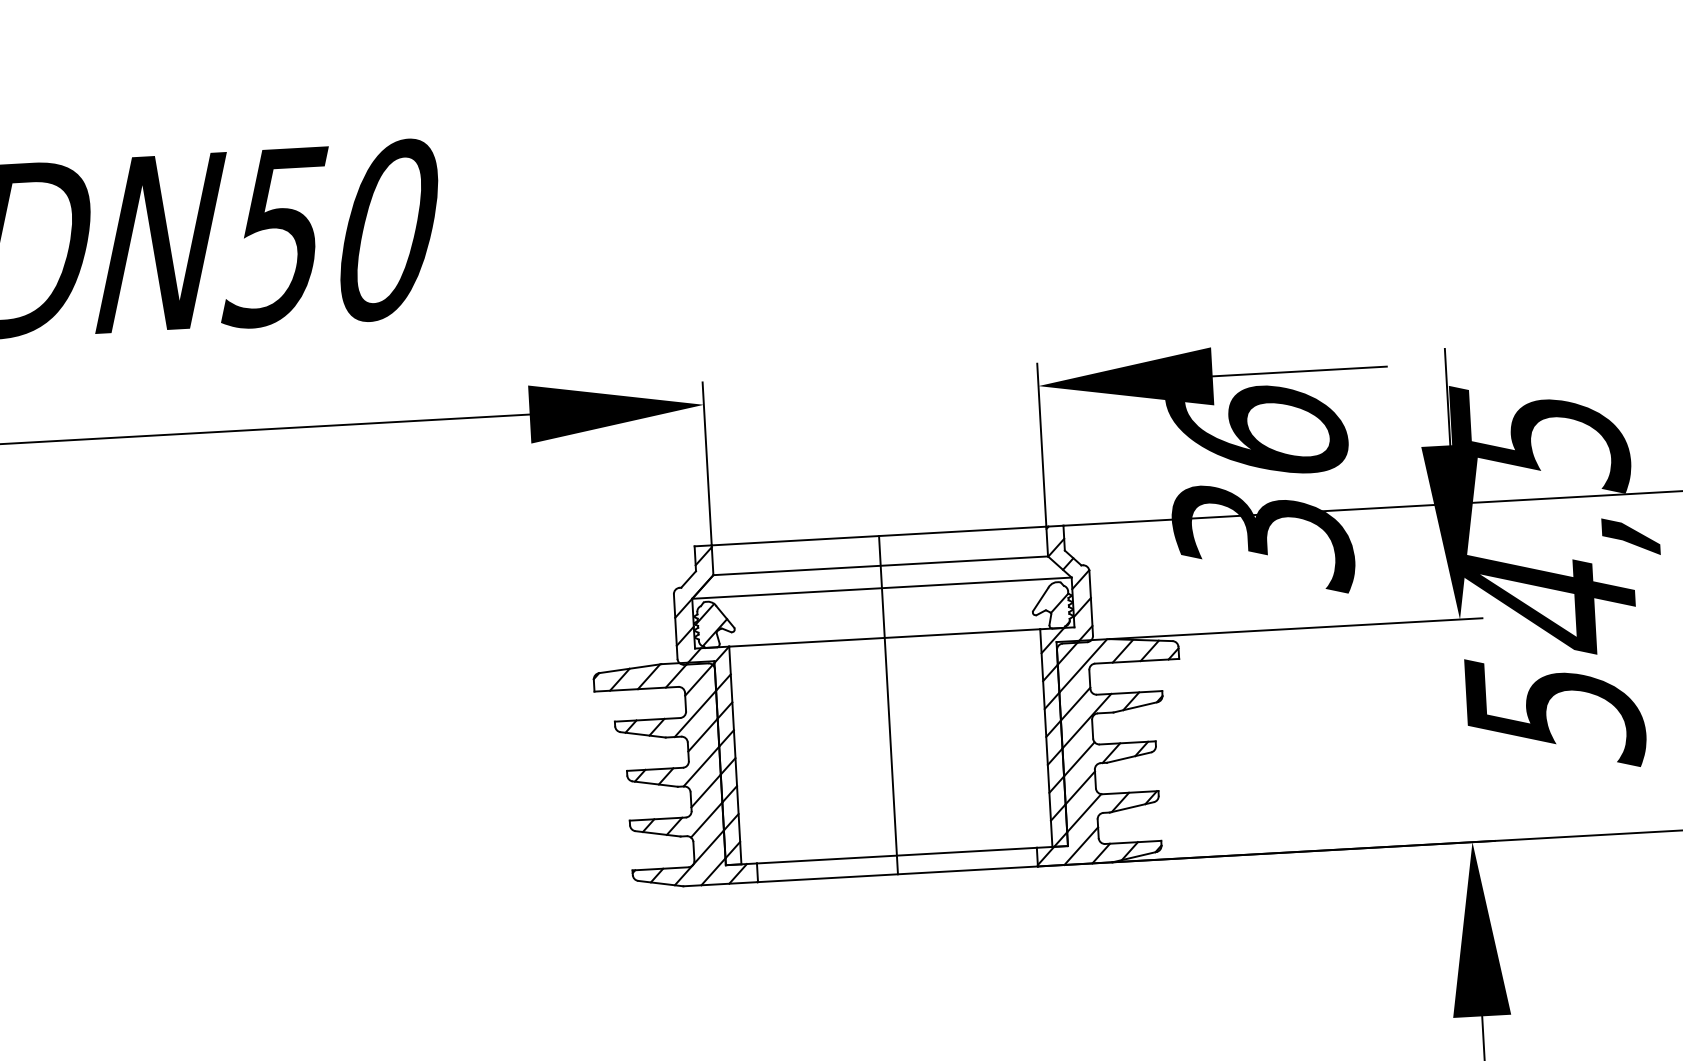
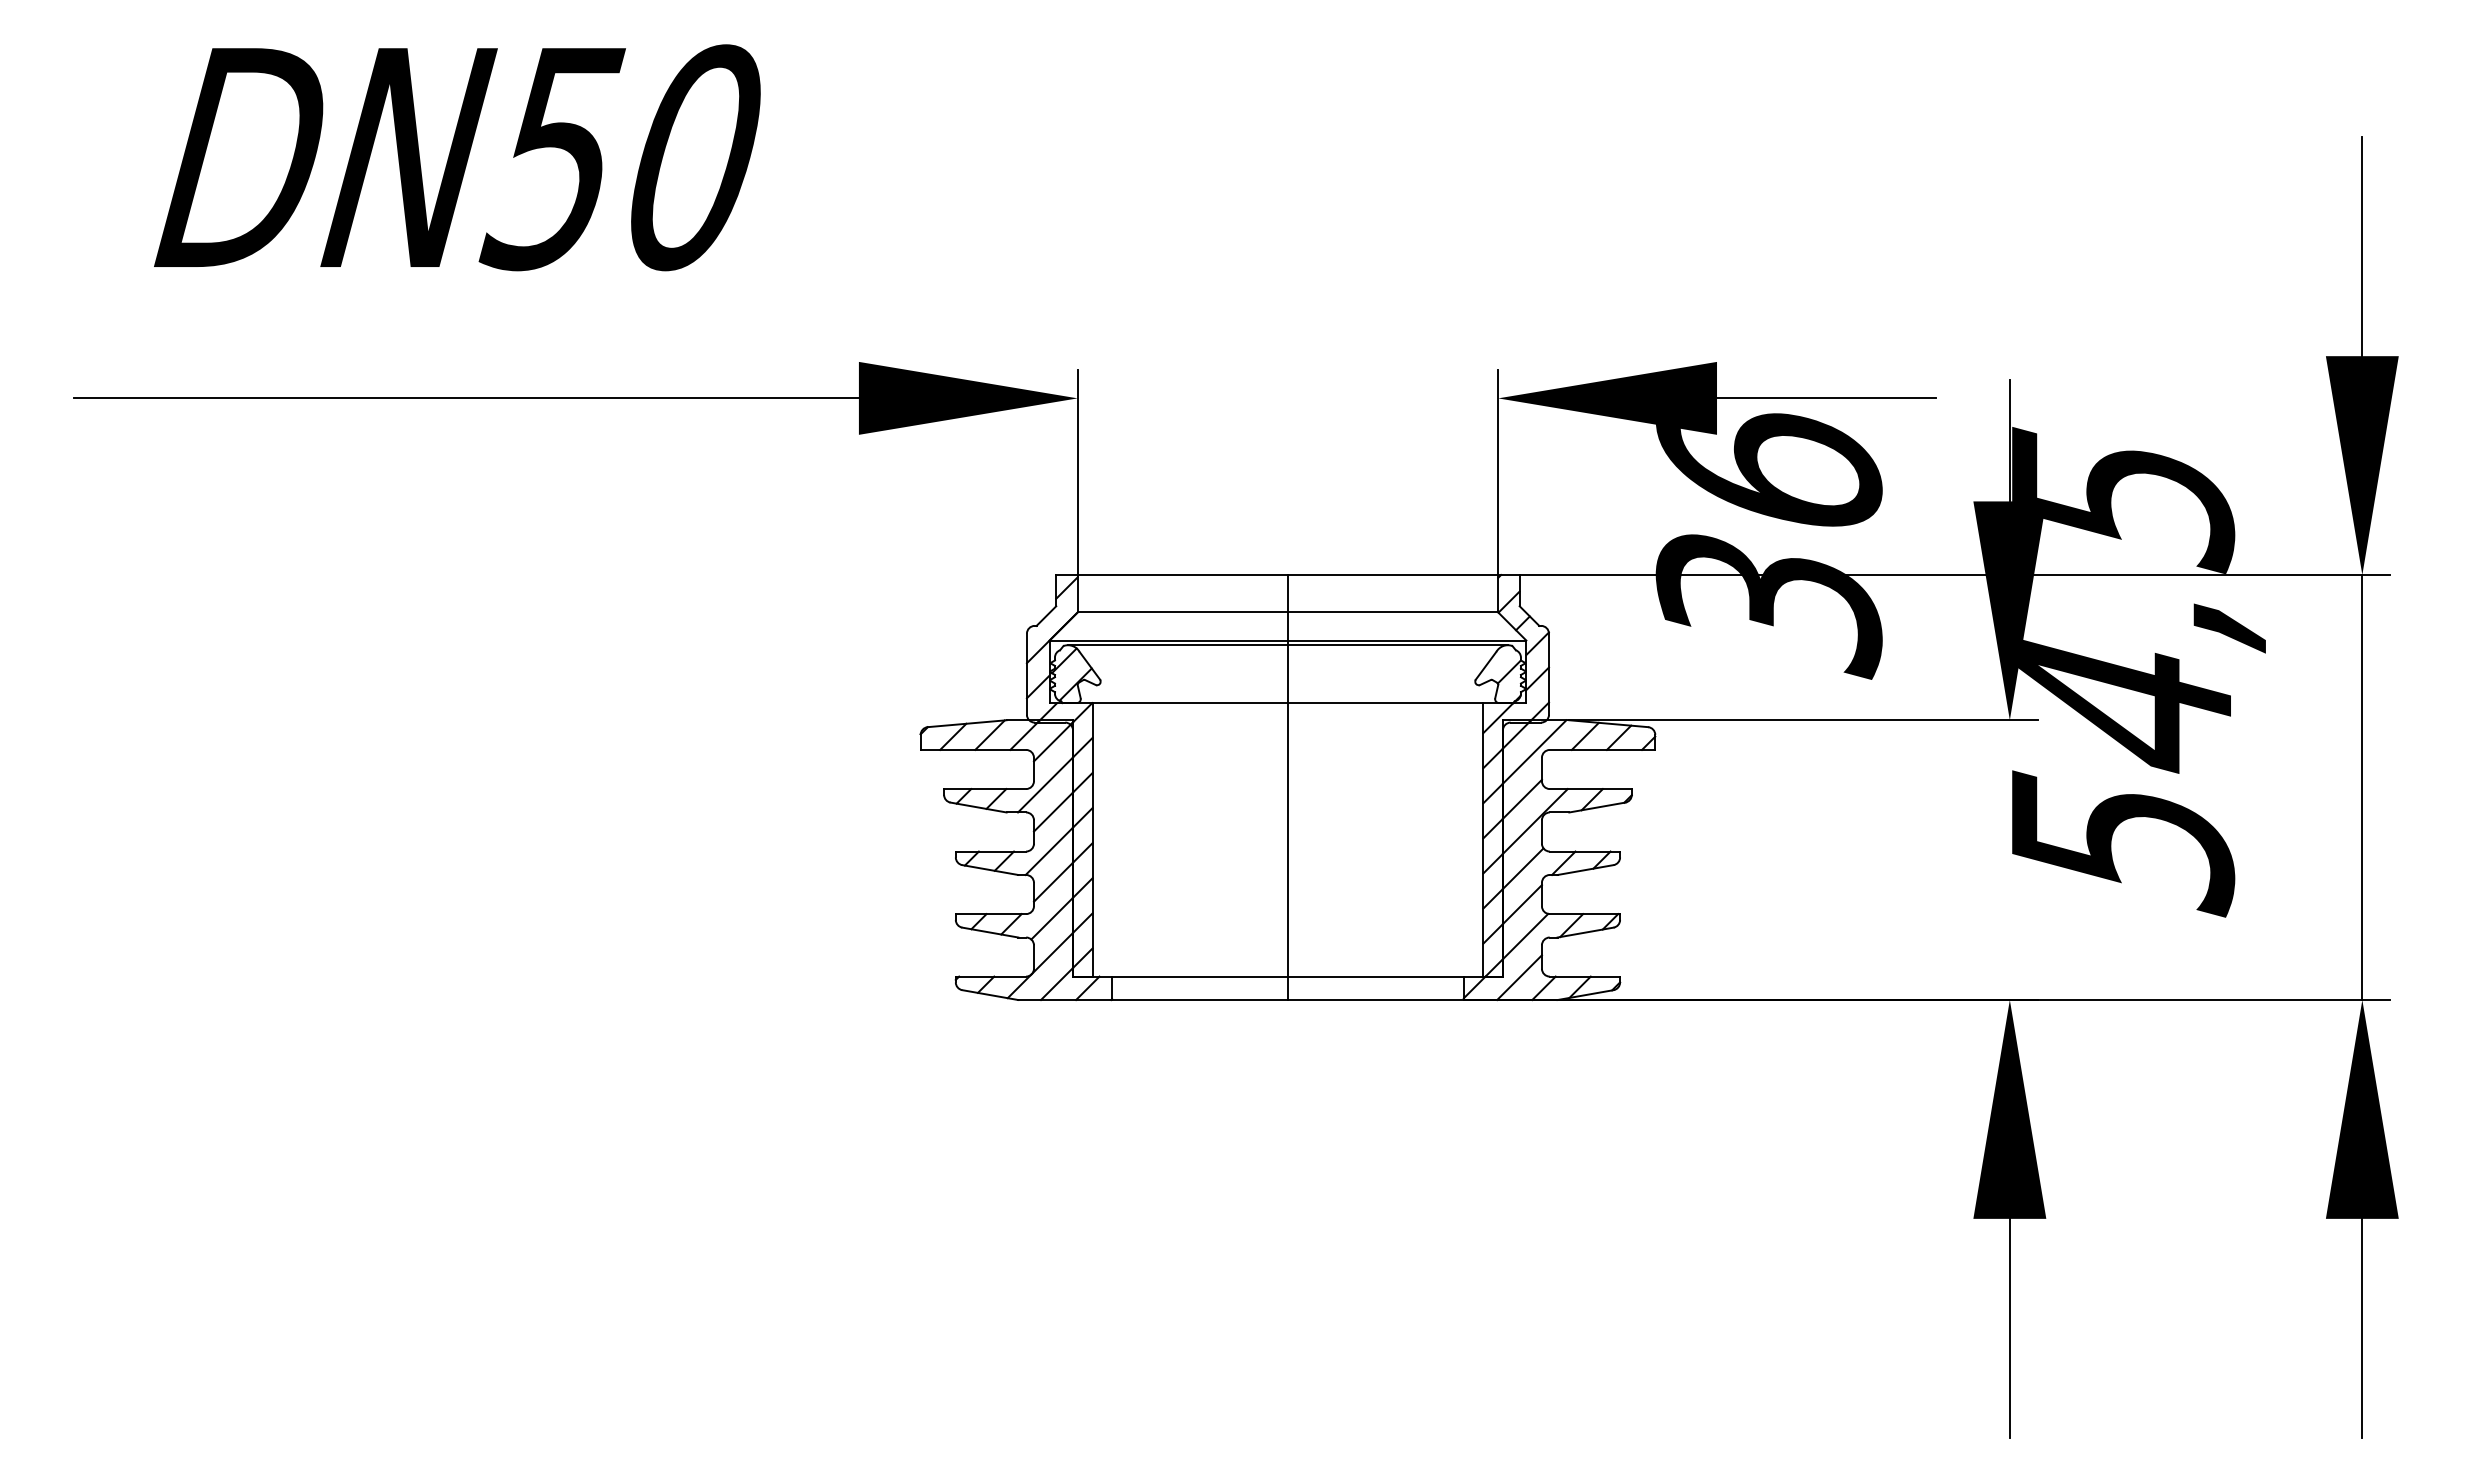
line: (881, 592) -> (1287, 645), added

